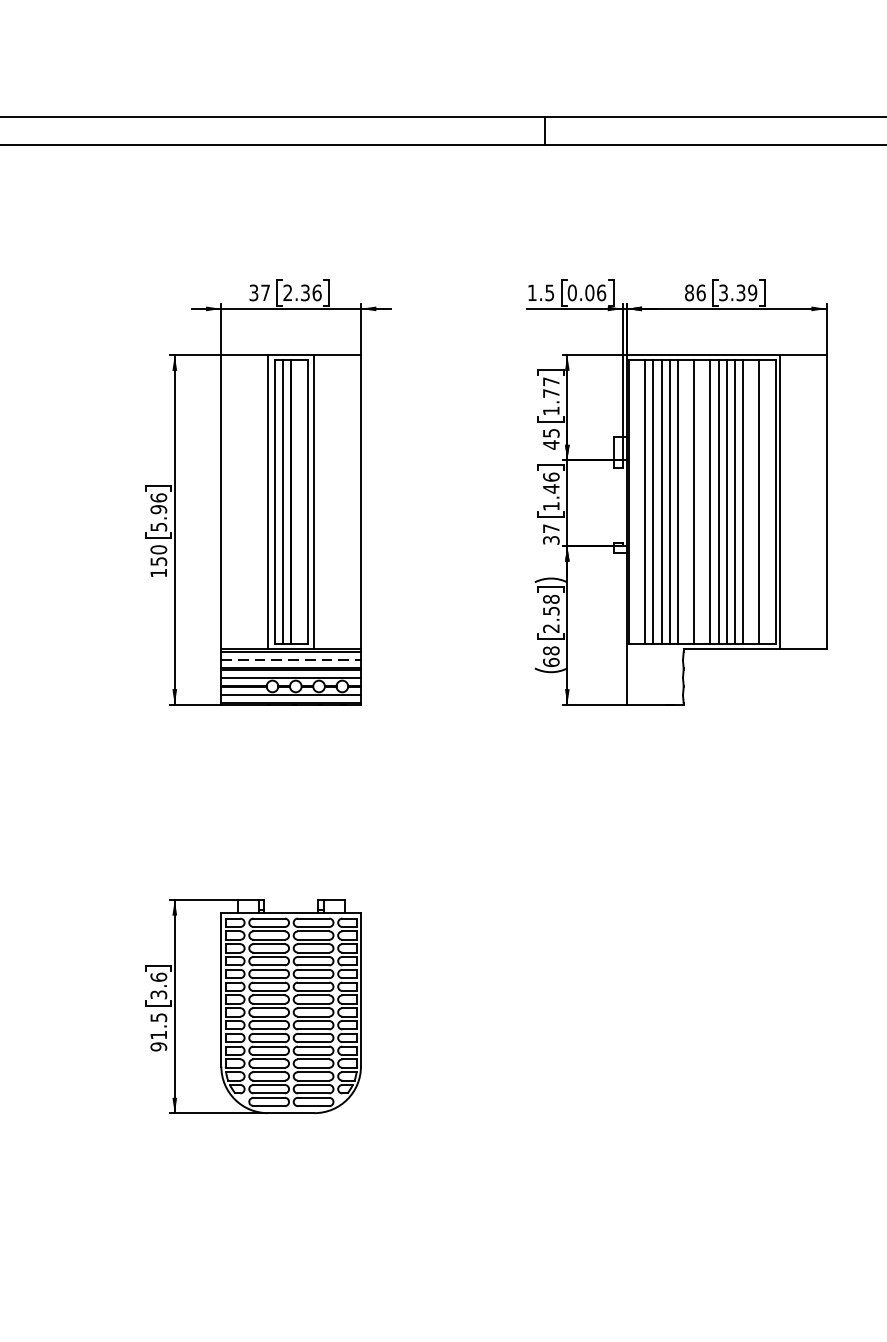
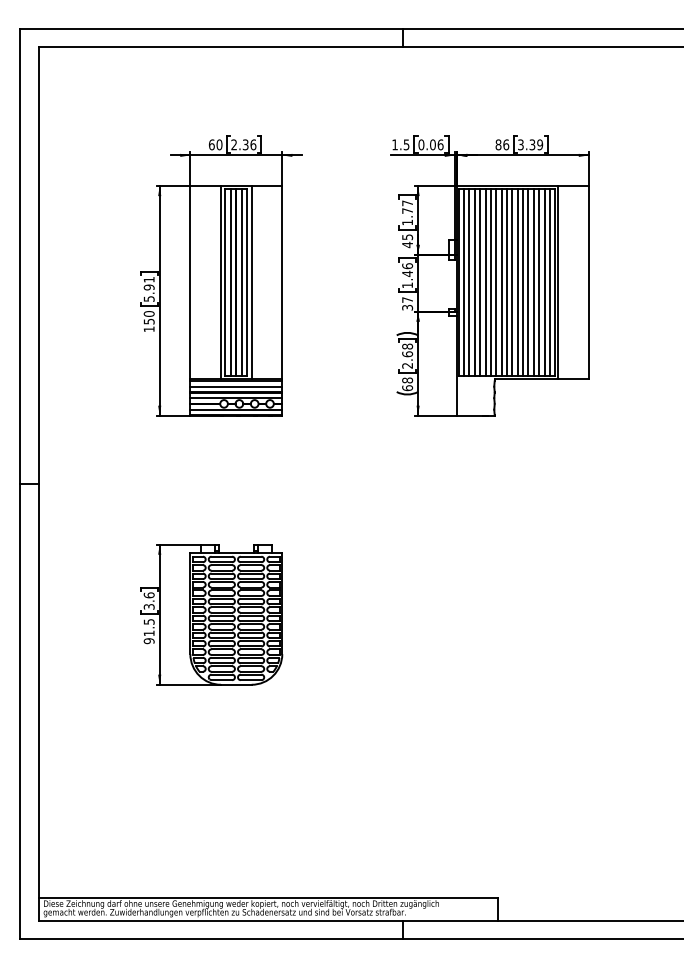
text: (259, 292) -> (215, 144), 37 -> 60
text: (157, 497) -> (148, 279), 5.96 -> 5.91
line: (299, 502) -> (241, 282), added
line: (637, 502) -> (464, 282), added
line: (686, 502) -> (496, 282), added
line: (701, 502) -> (506, 282), added
line: (751, 502) -> (539, 282), added
line: (766, 502) -> (549, 282), added
text: (551, 611) -> (407, 354), 2.58 -> 2.68
line: (291, 660) -> (236, 386), dashed -> solid

